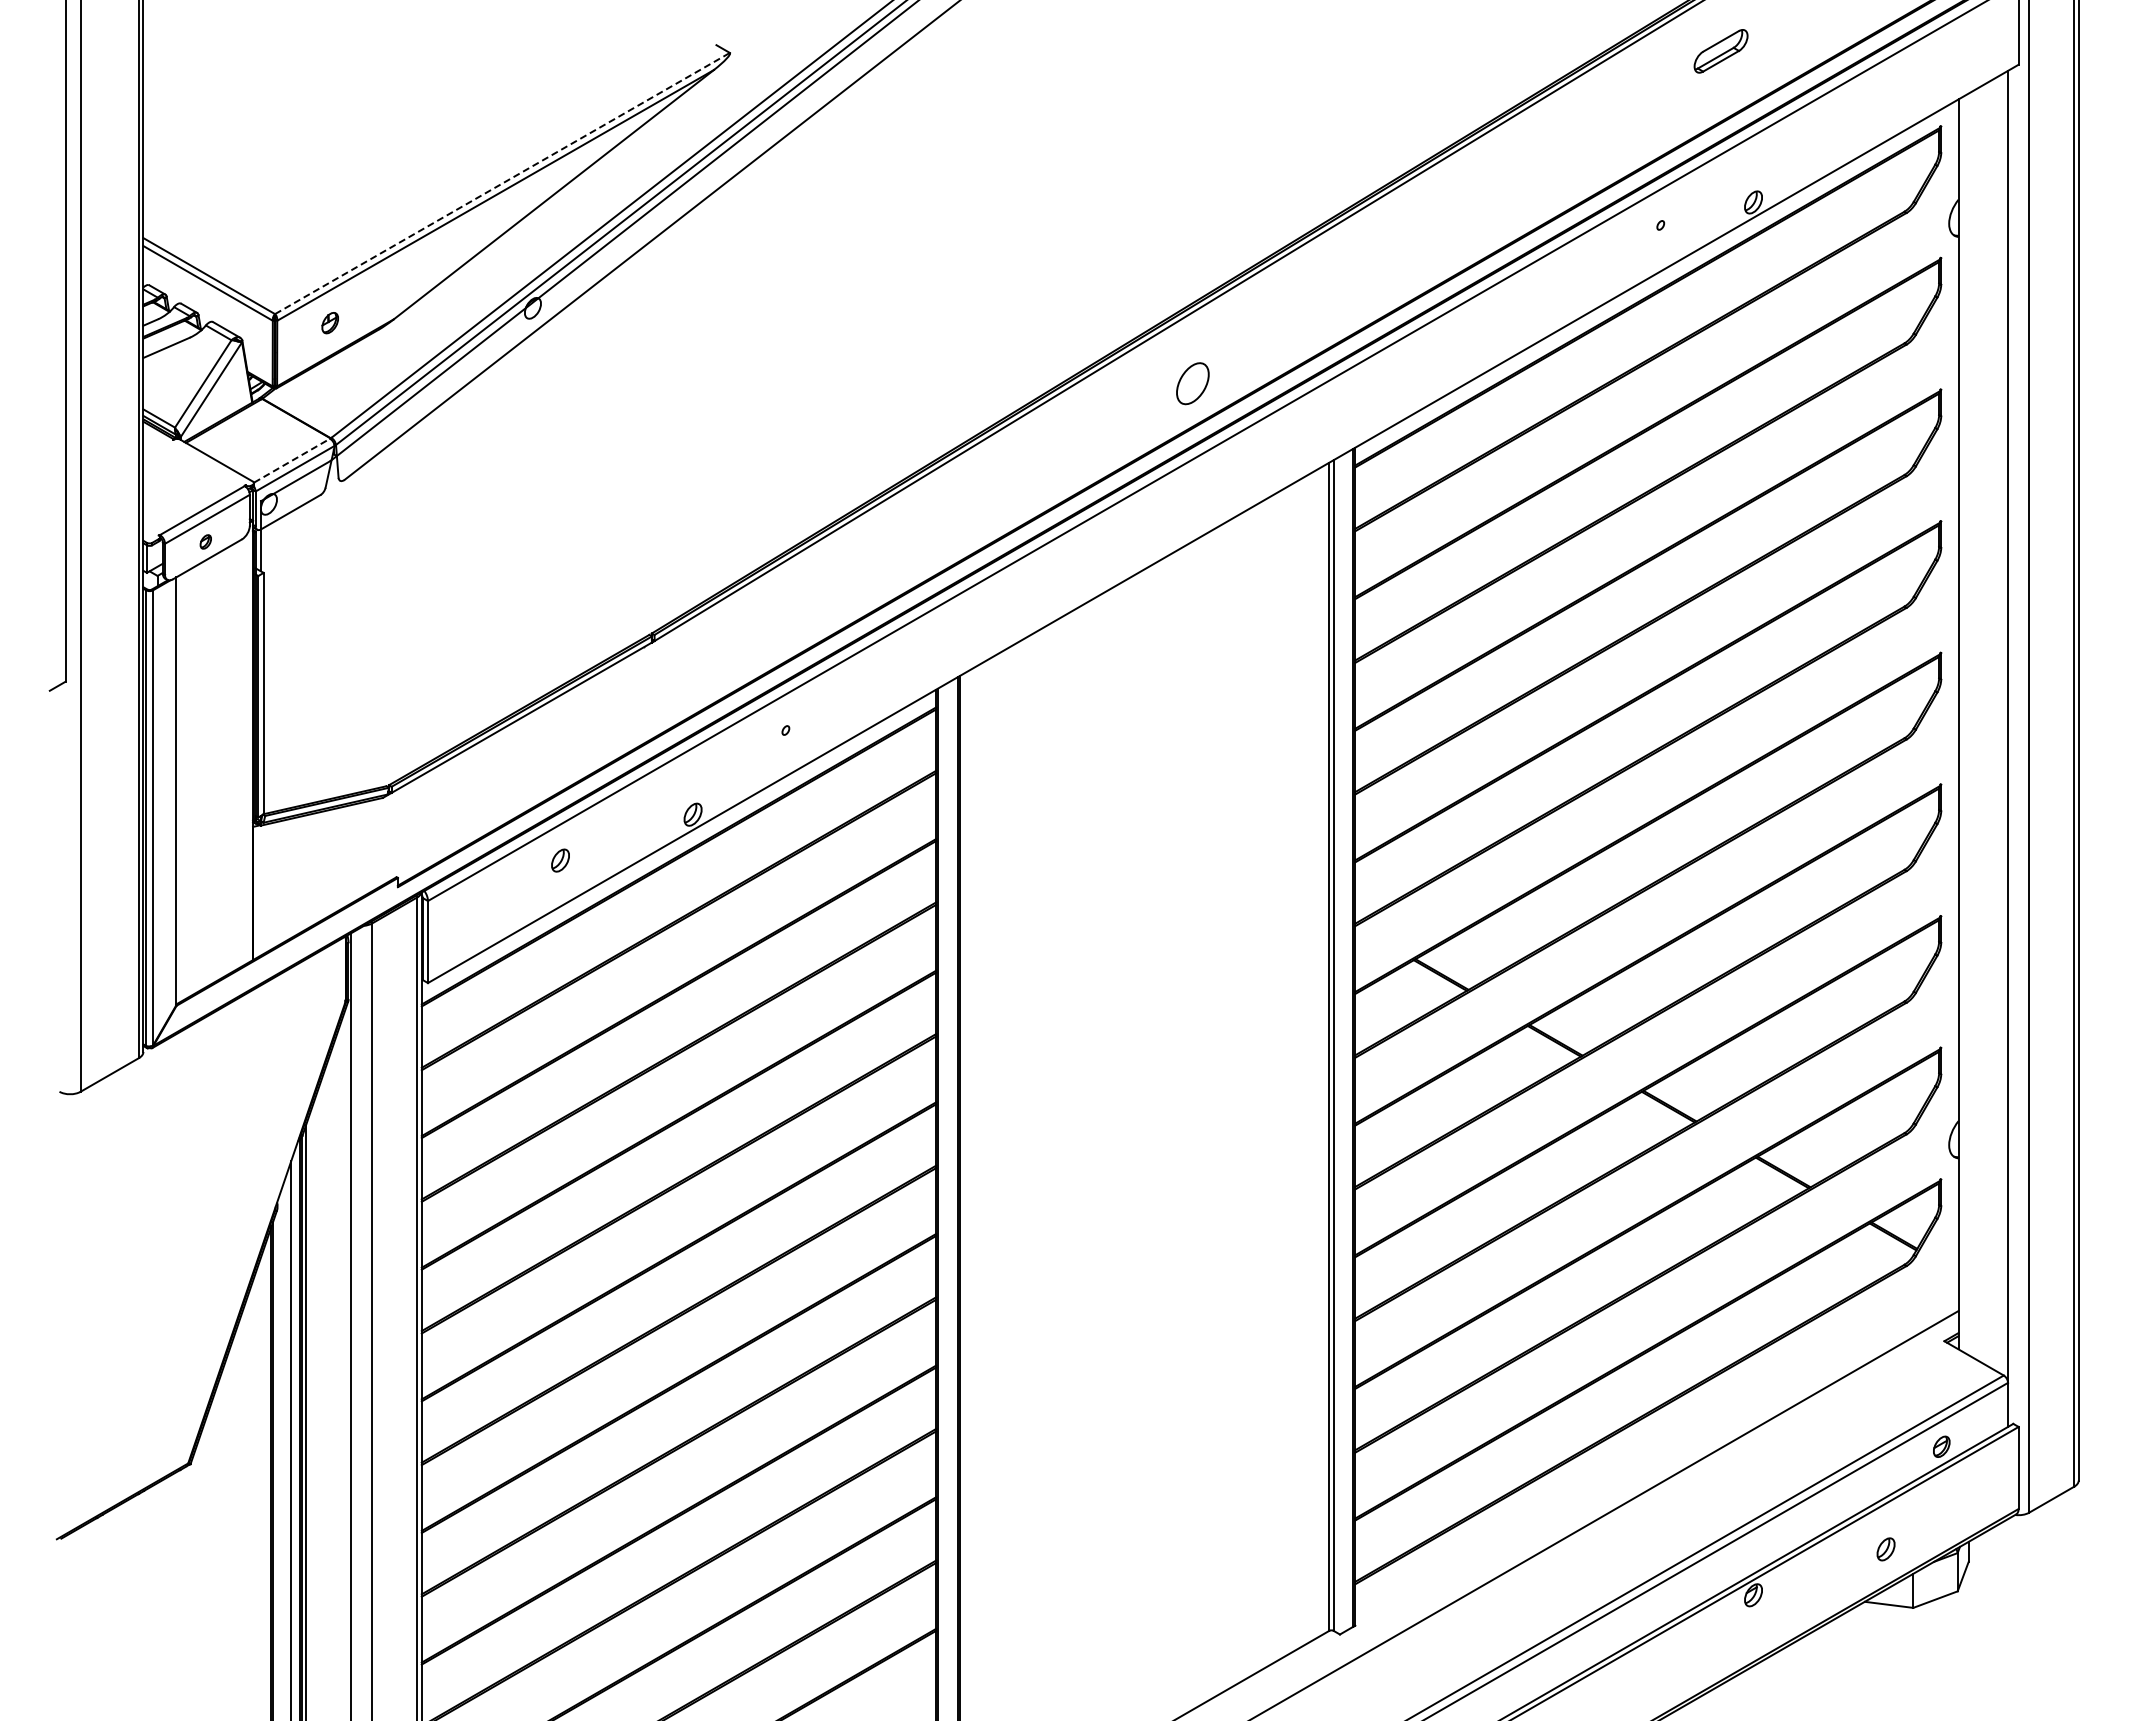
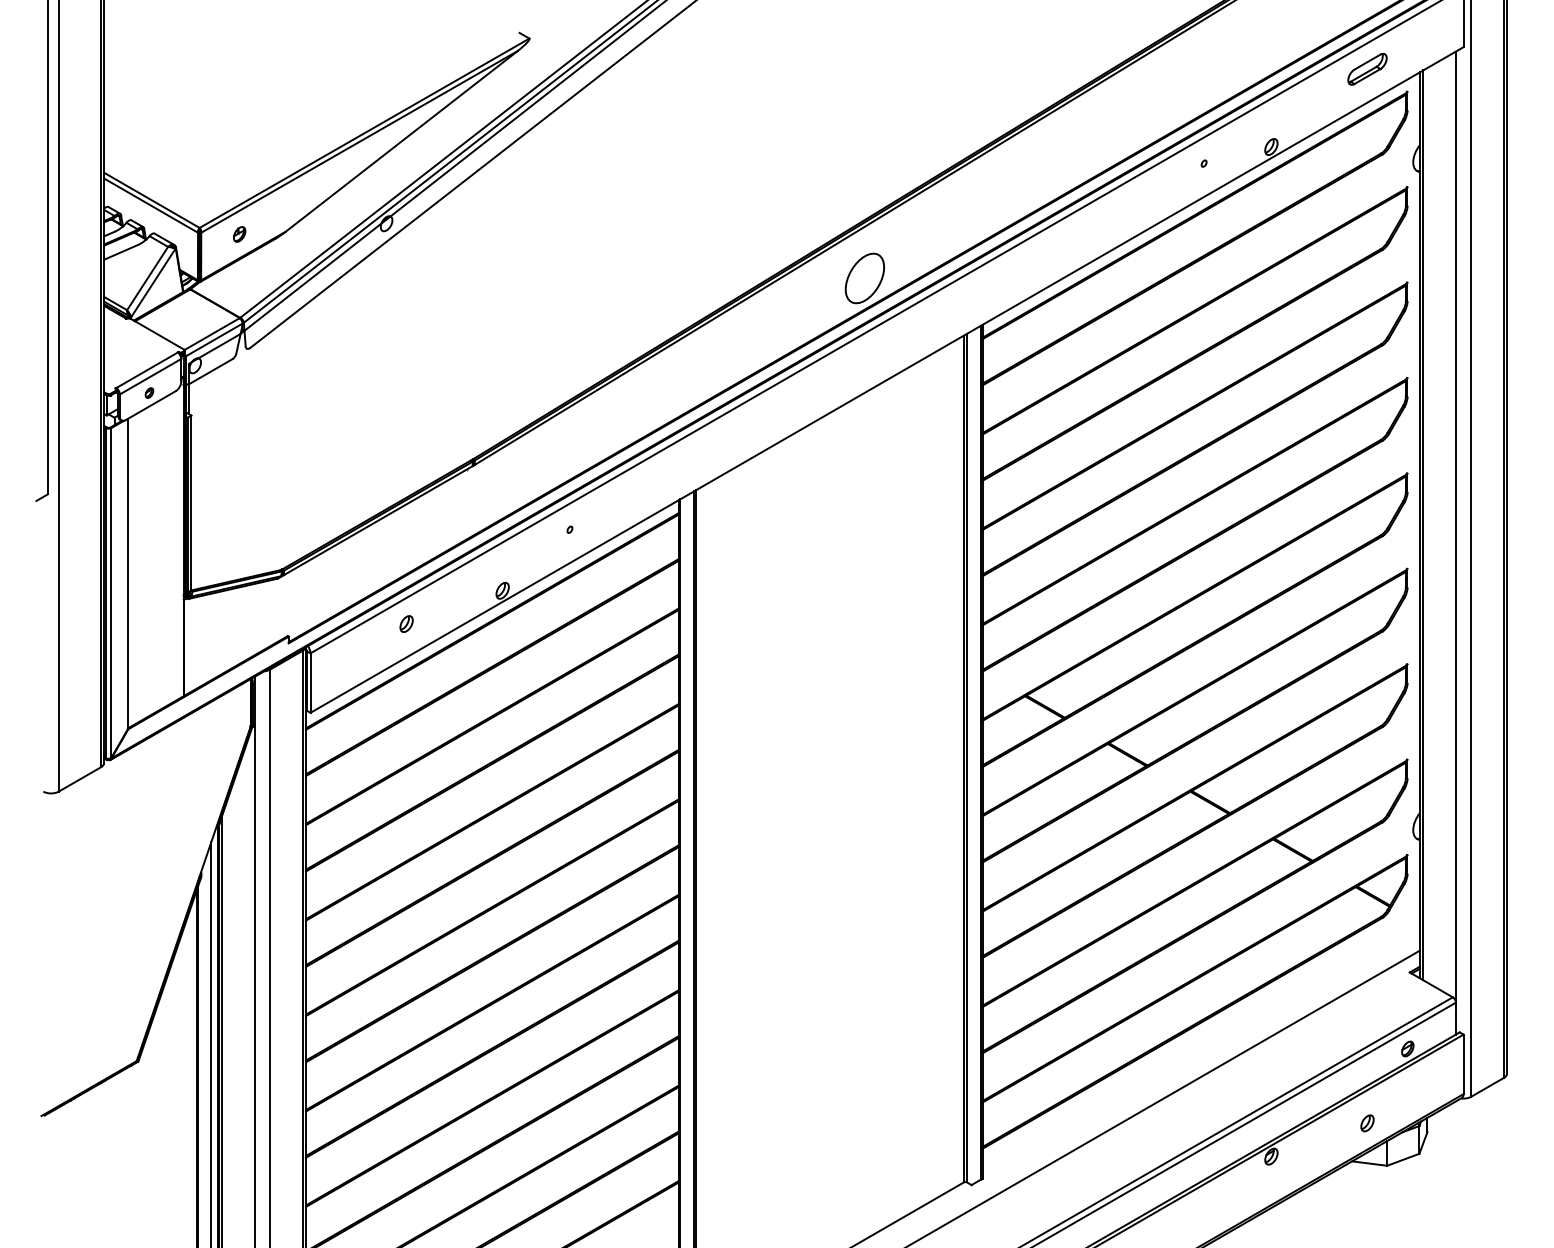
part: (1720, 51) -> (1367, 69), moved
line: (502, 183) -> (364, 133), dashed -> solid
part: (1192, 383) -> (864, 278), size x1.67
line: (292, 460) -> (212, 334), dashed -> solid
line: (1962, 723) -> (1422, 524), added

